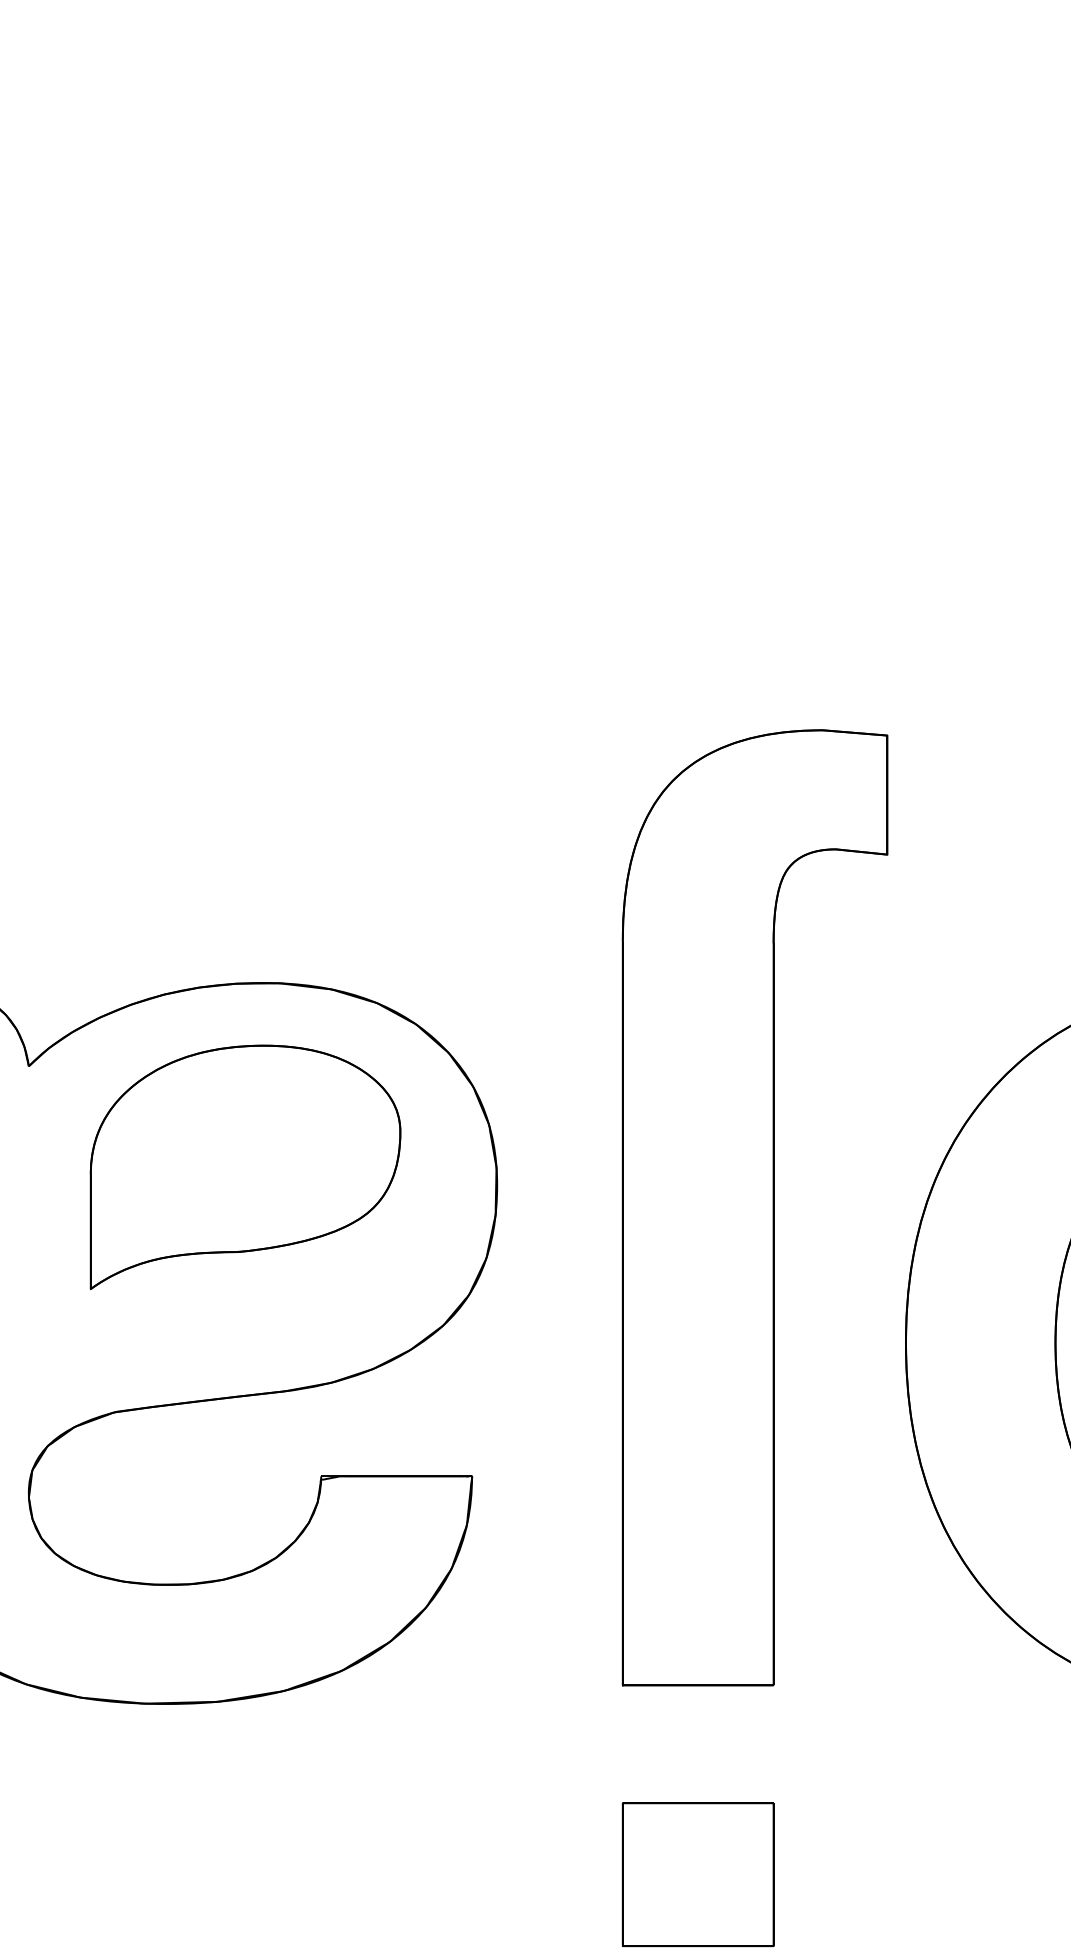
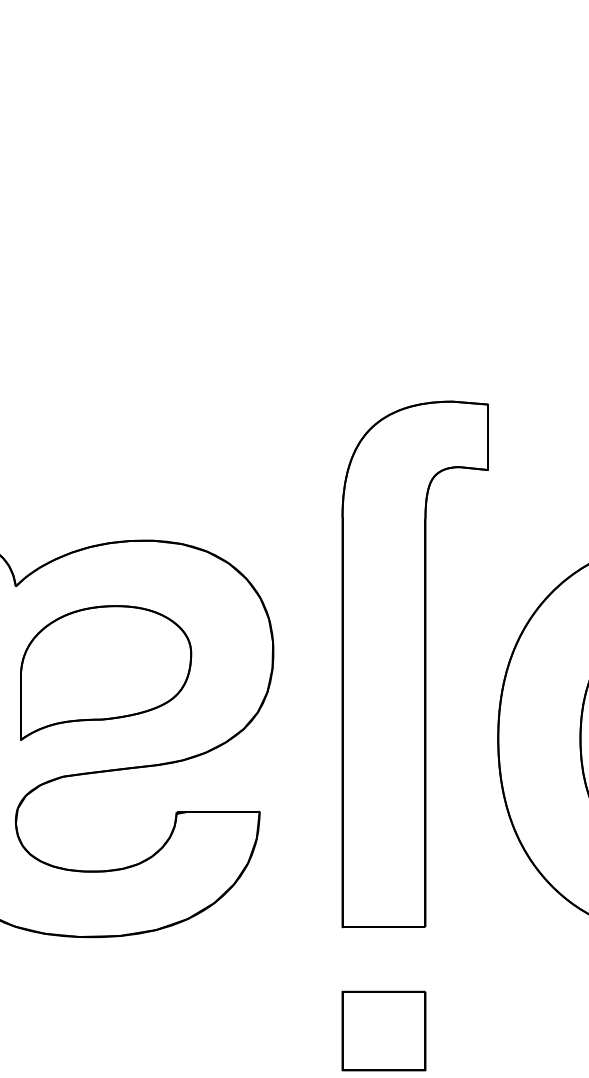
part: (246, 1166) -> (106, 672), moved

